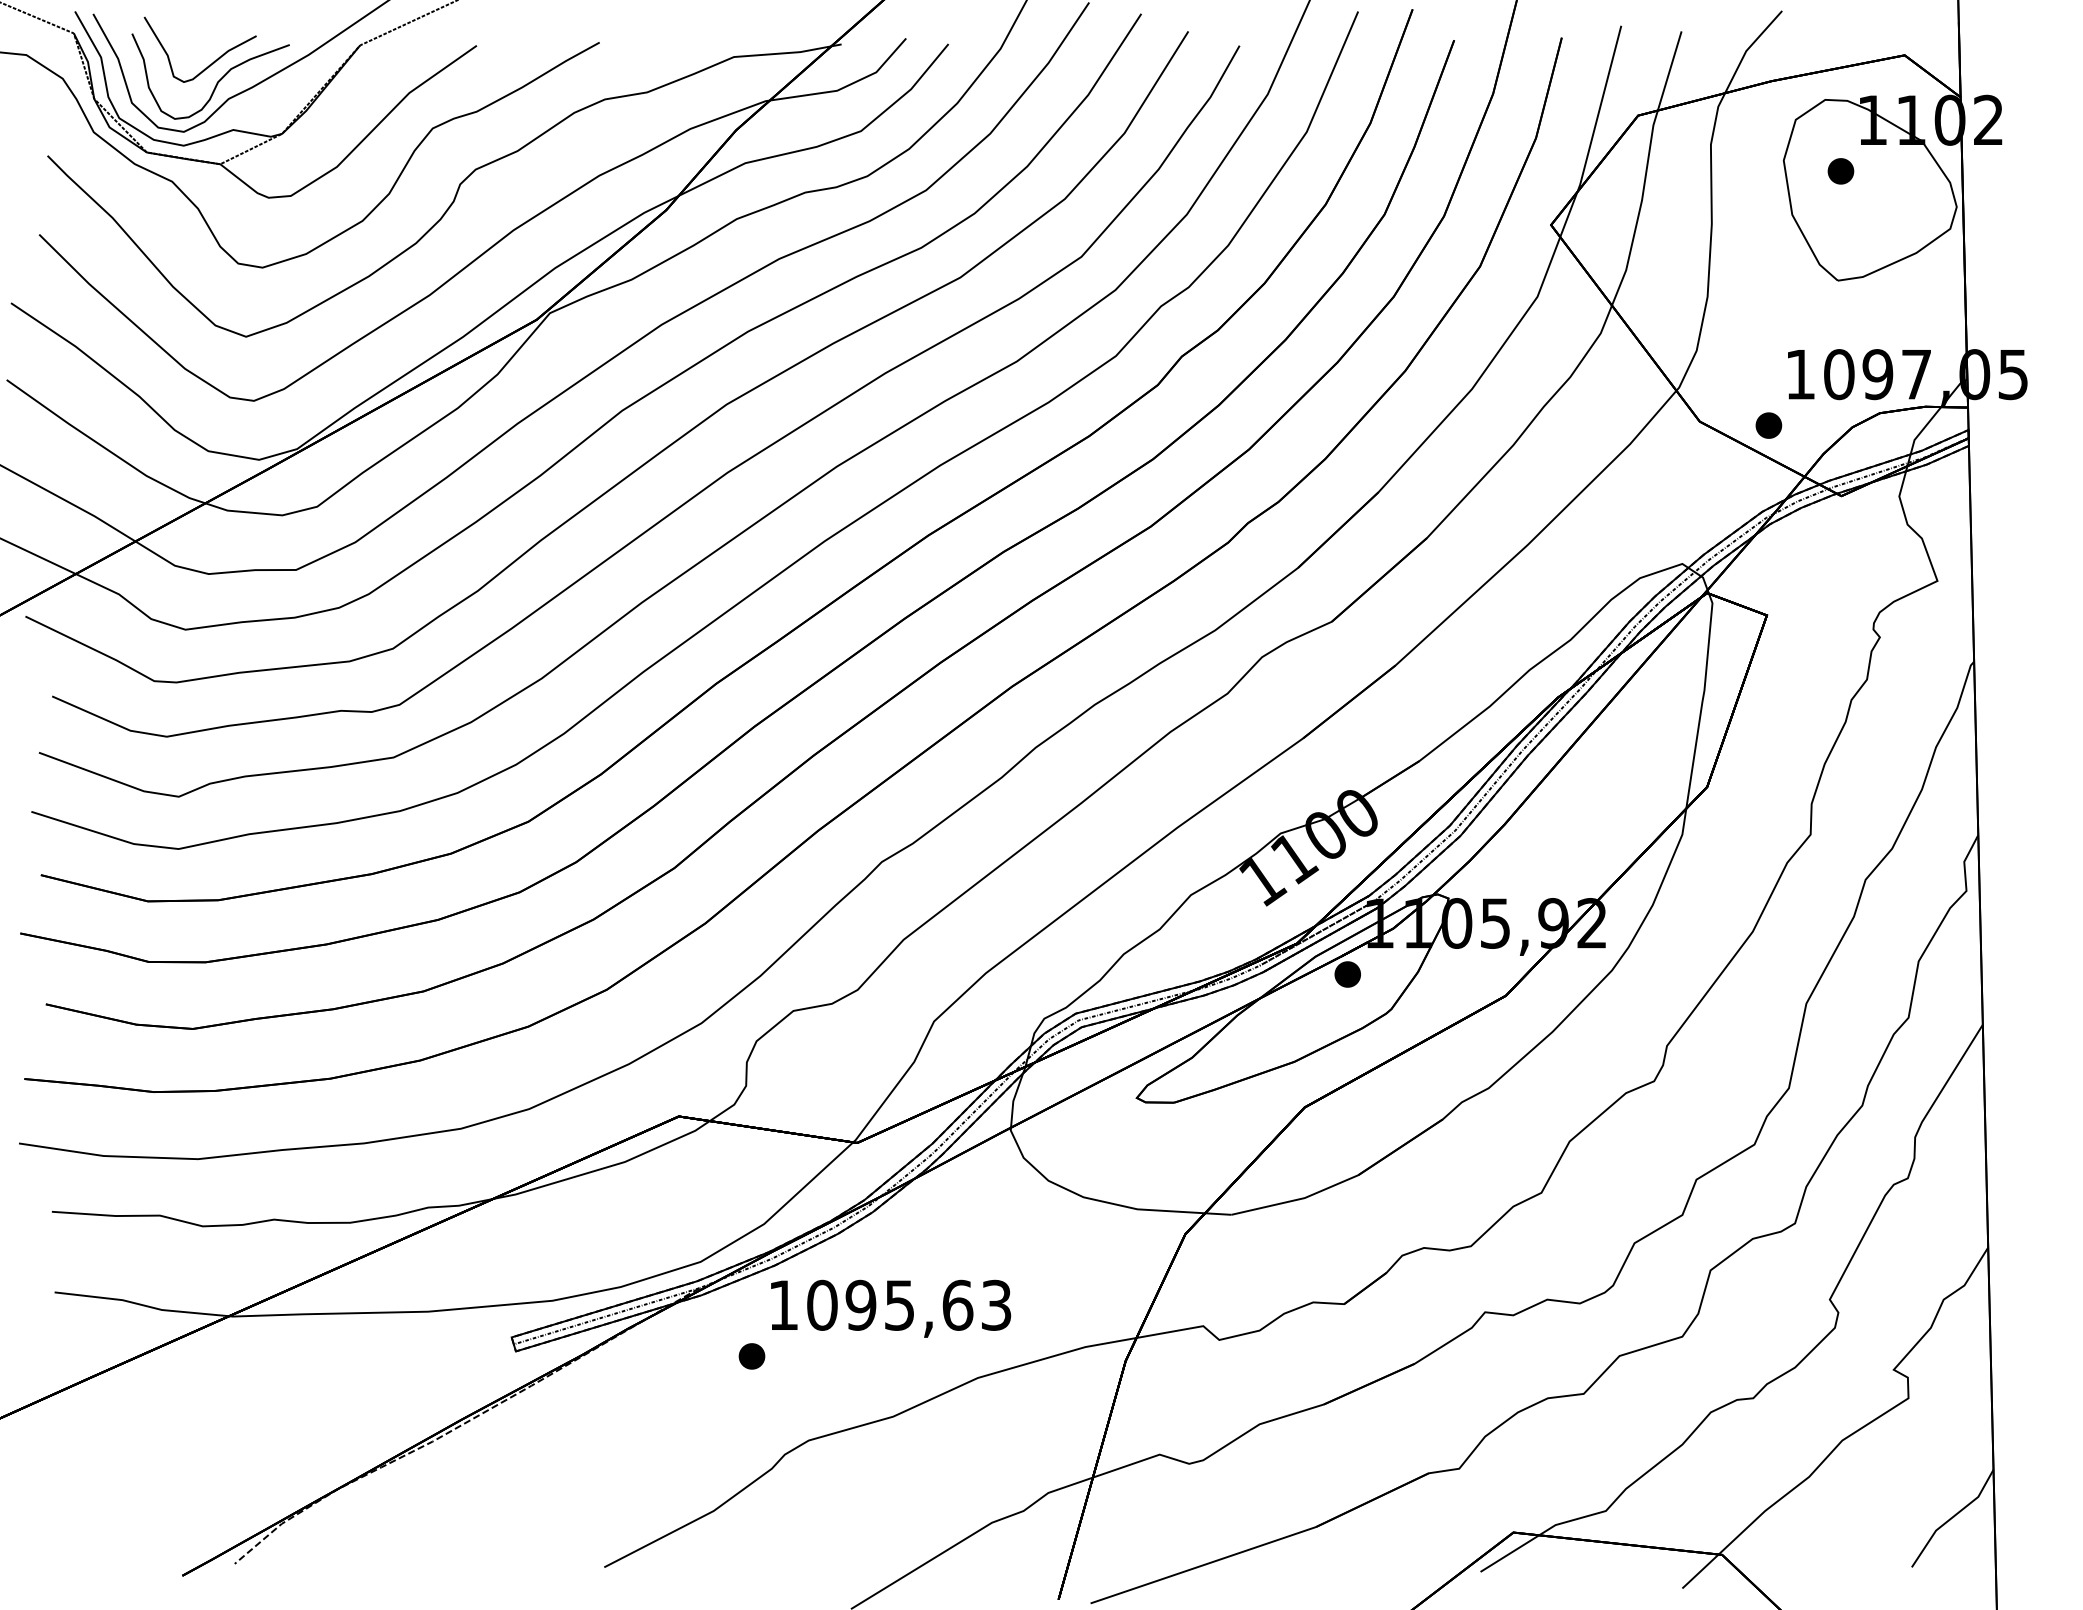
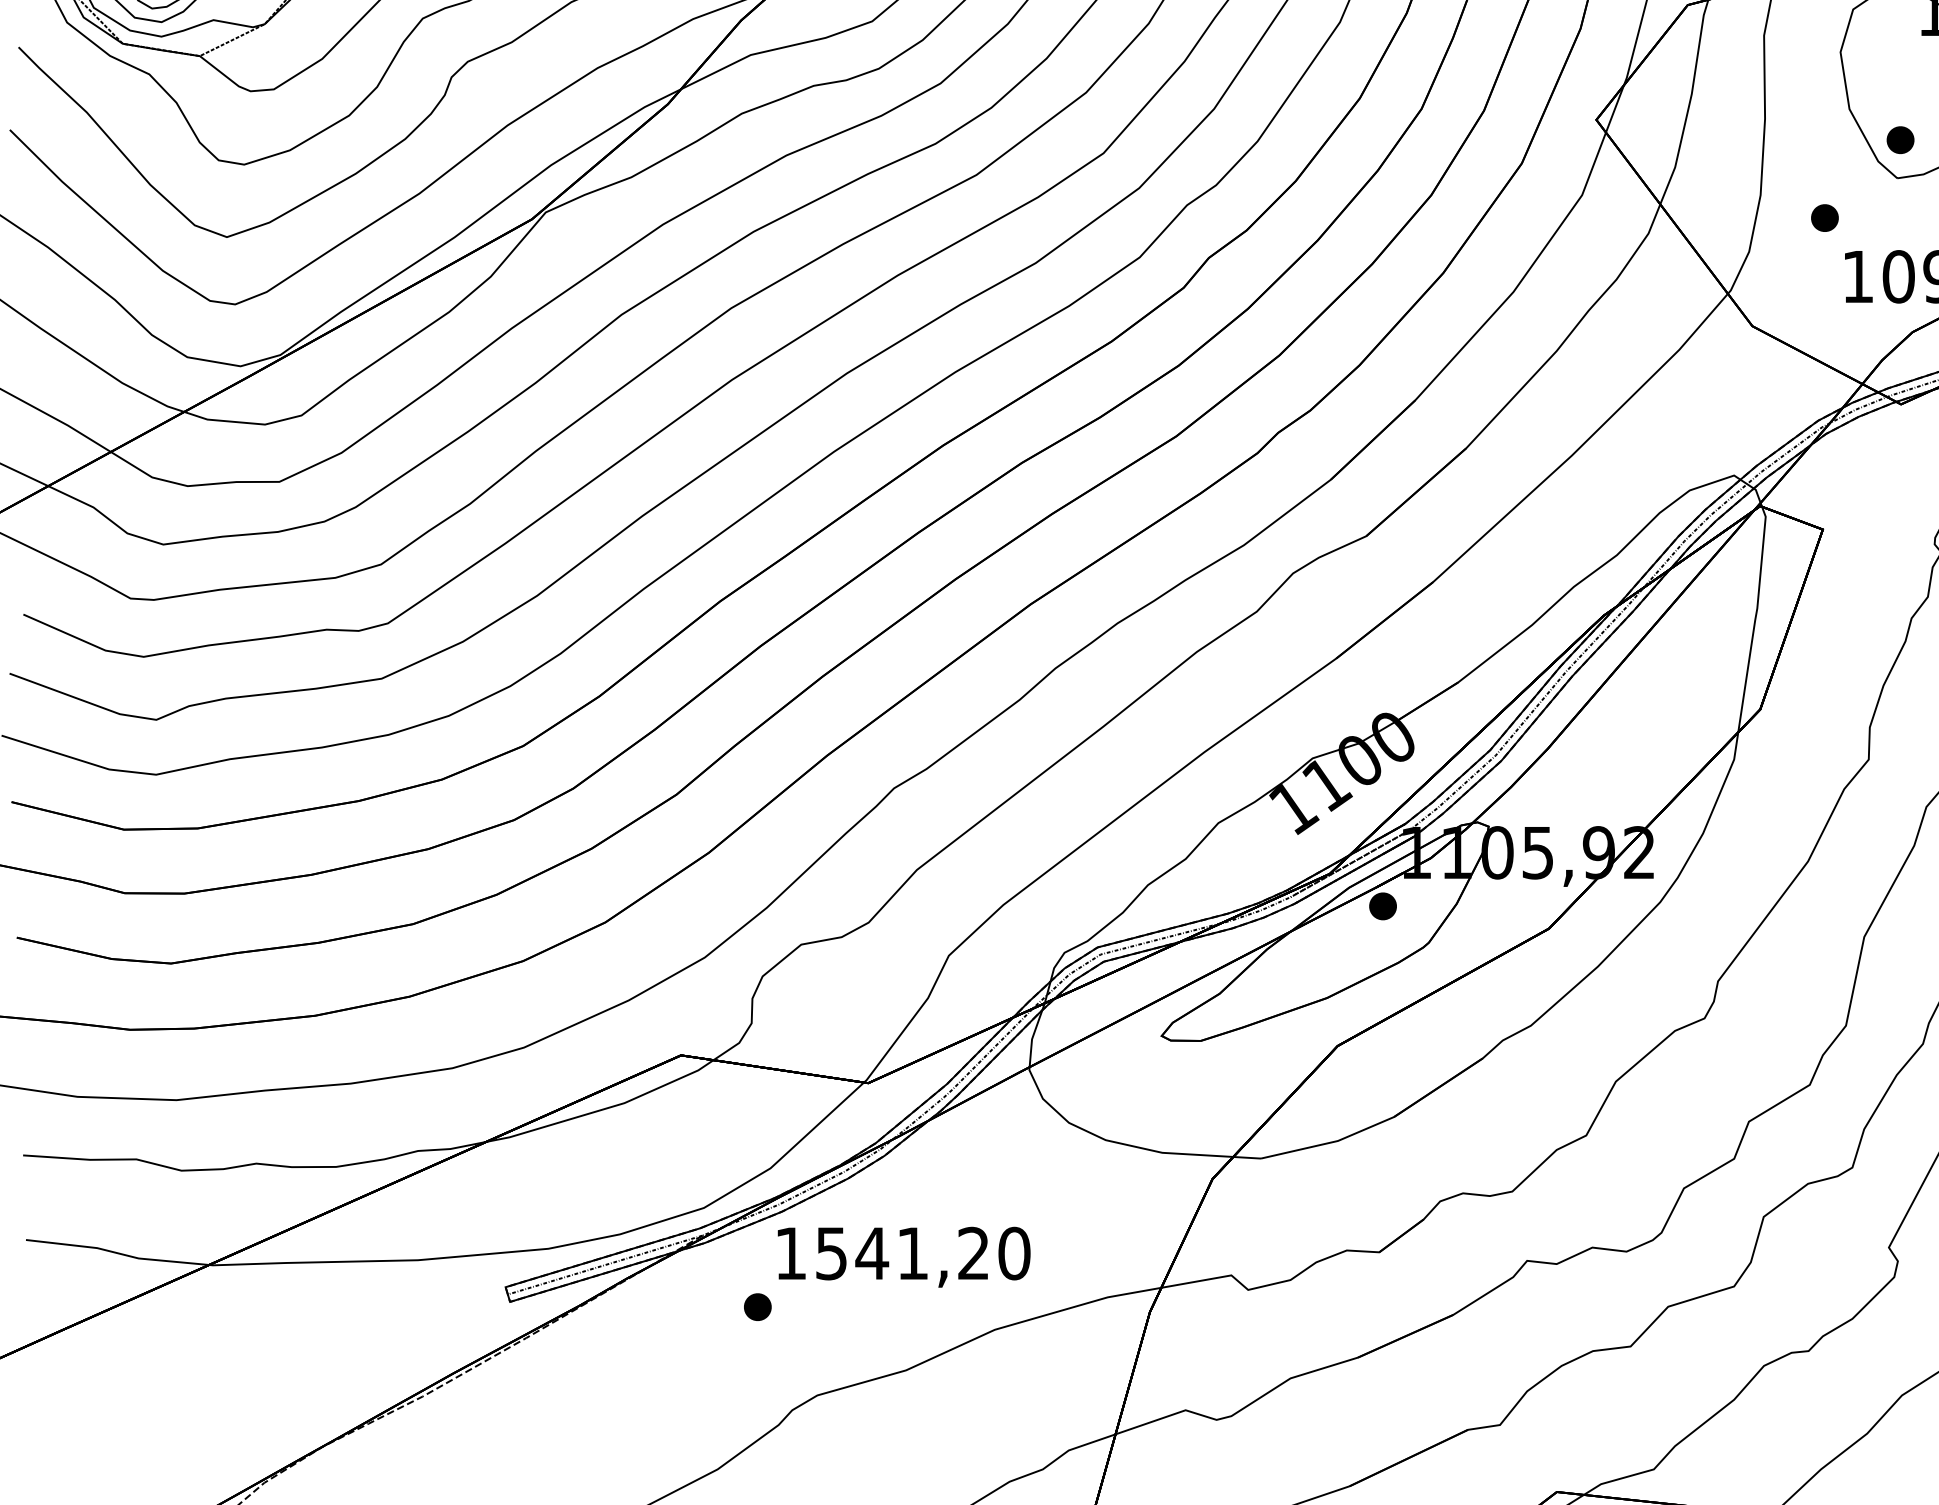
part: (1840, 171) -> (1900, 140), moved
part: (1768, 425) -> (1824, 217), moved
text: (909, 1304) -> (923, 1252), 1095,63 -> 1541,20

